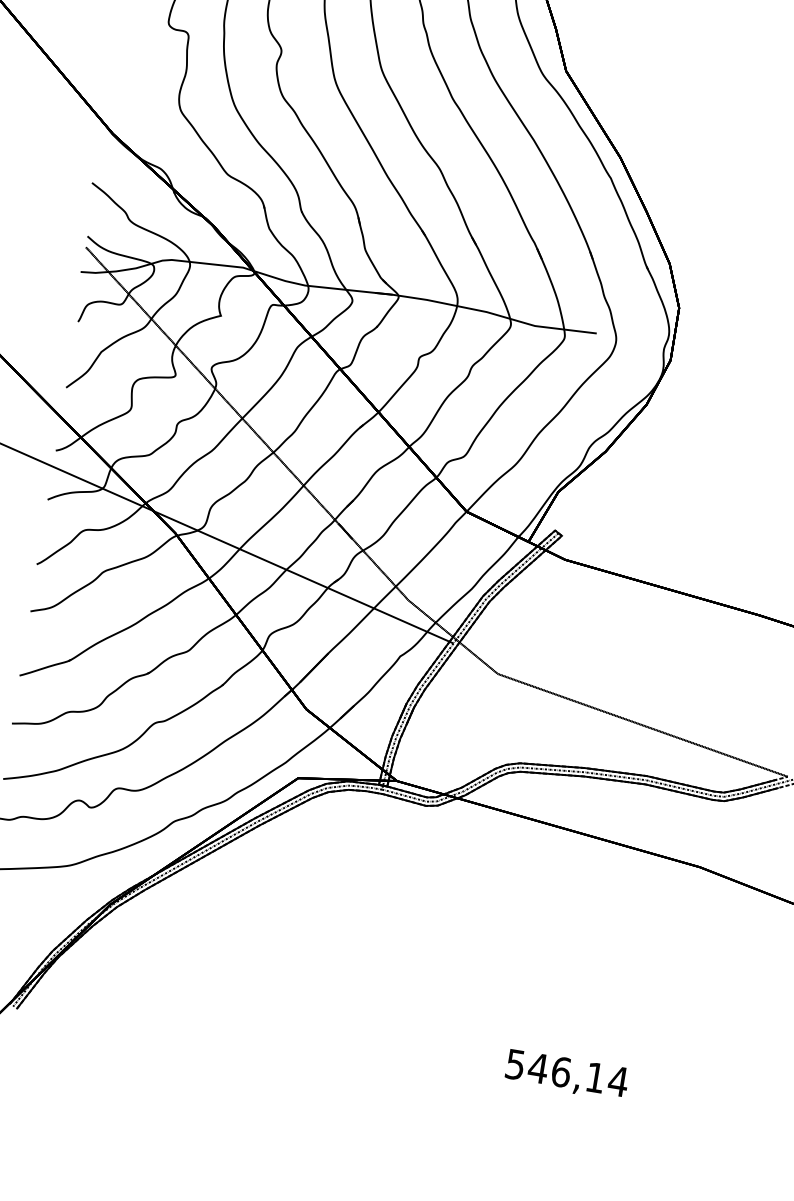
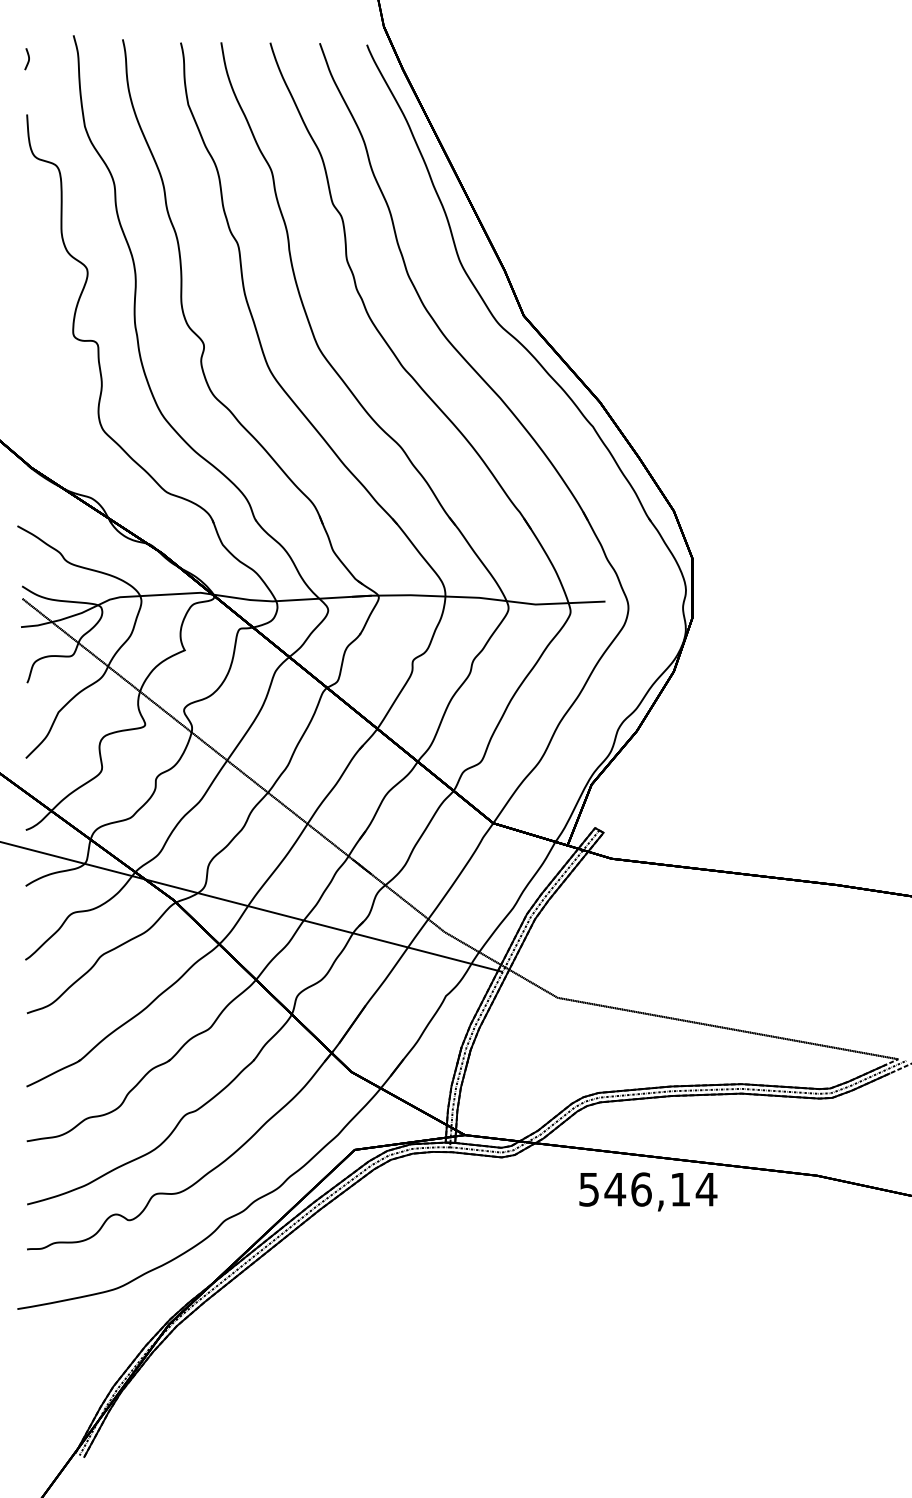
text: (567, 1074) -> (648, 1191), moved

